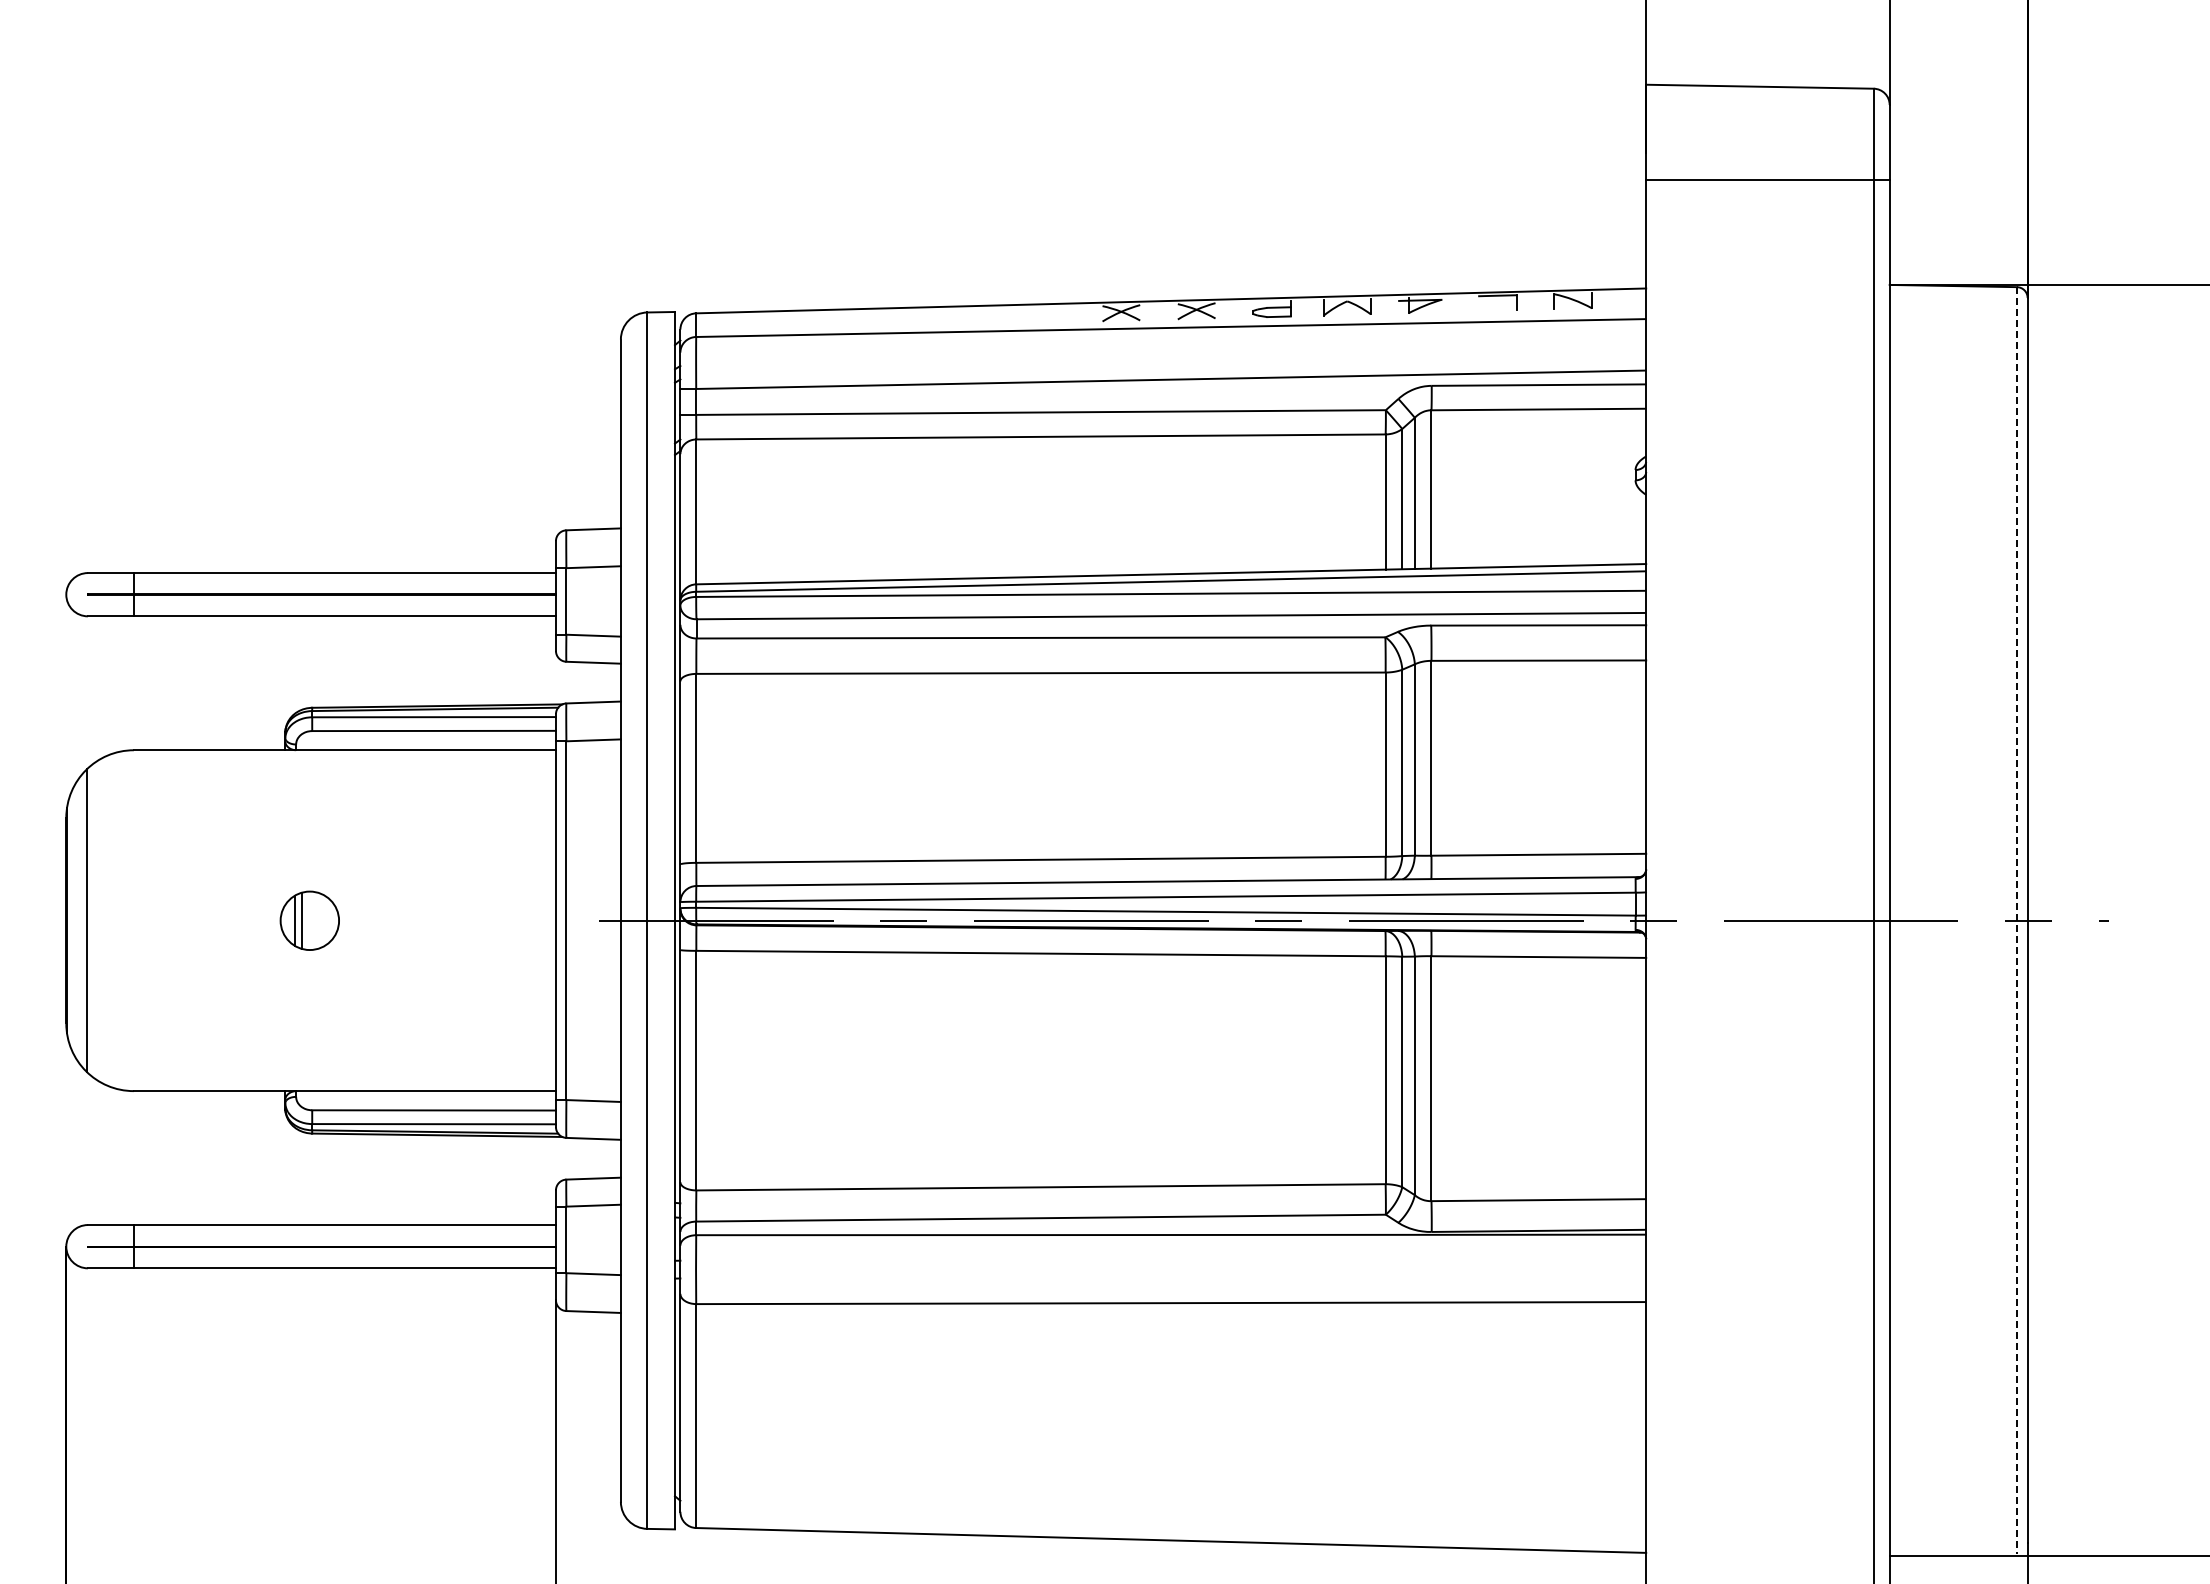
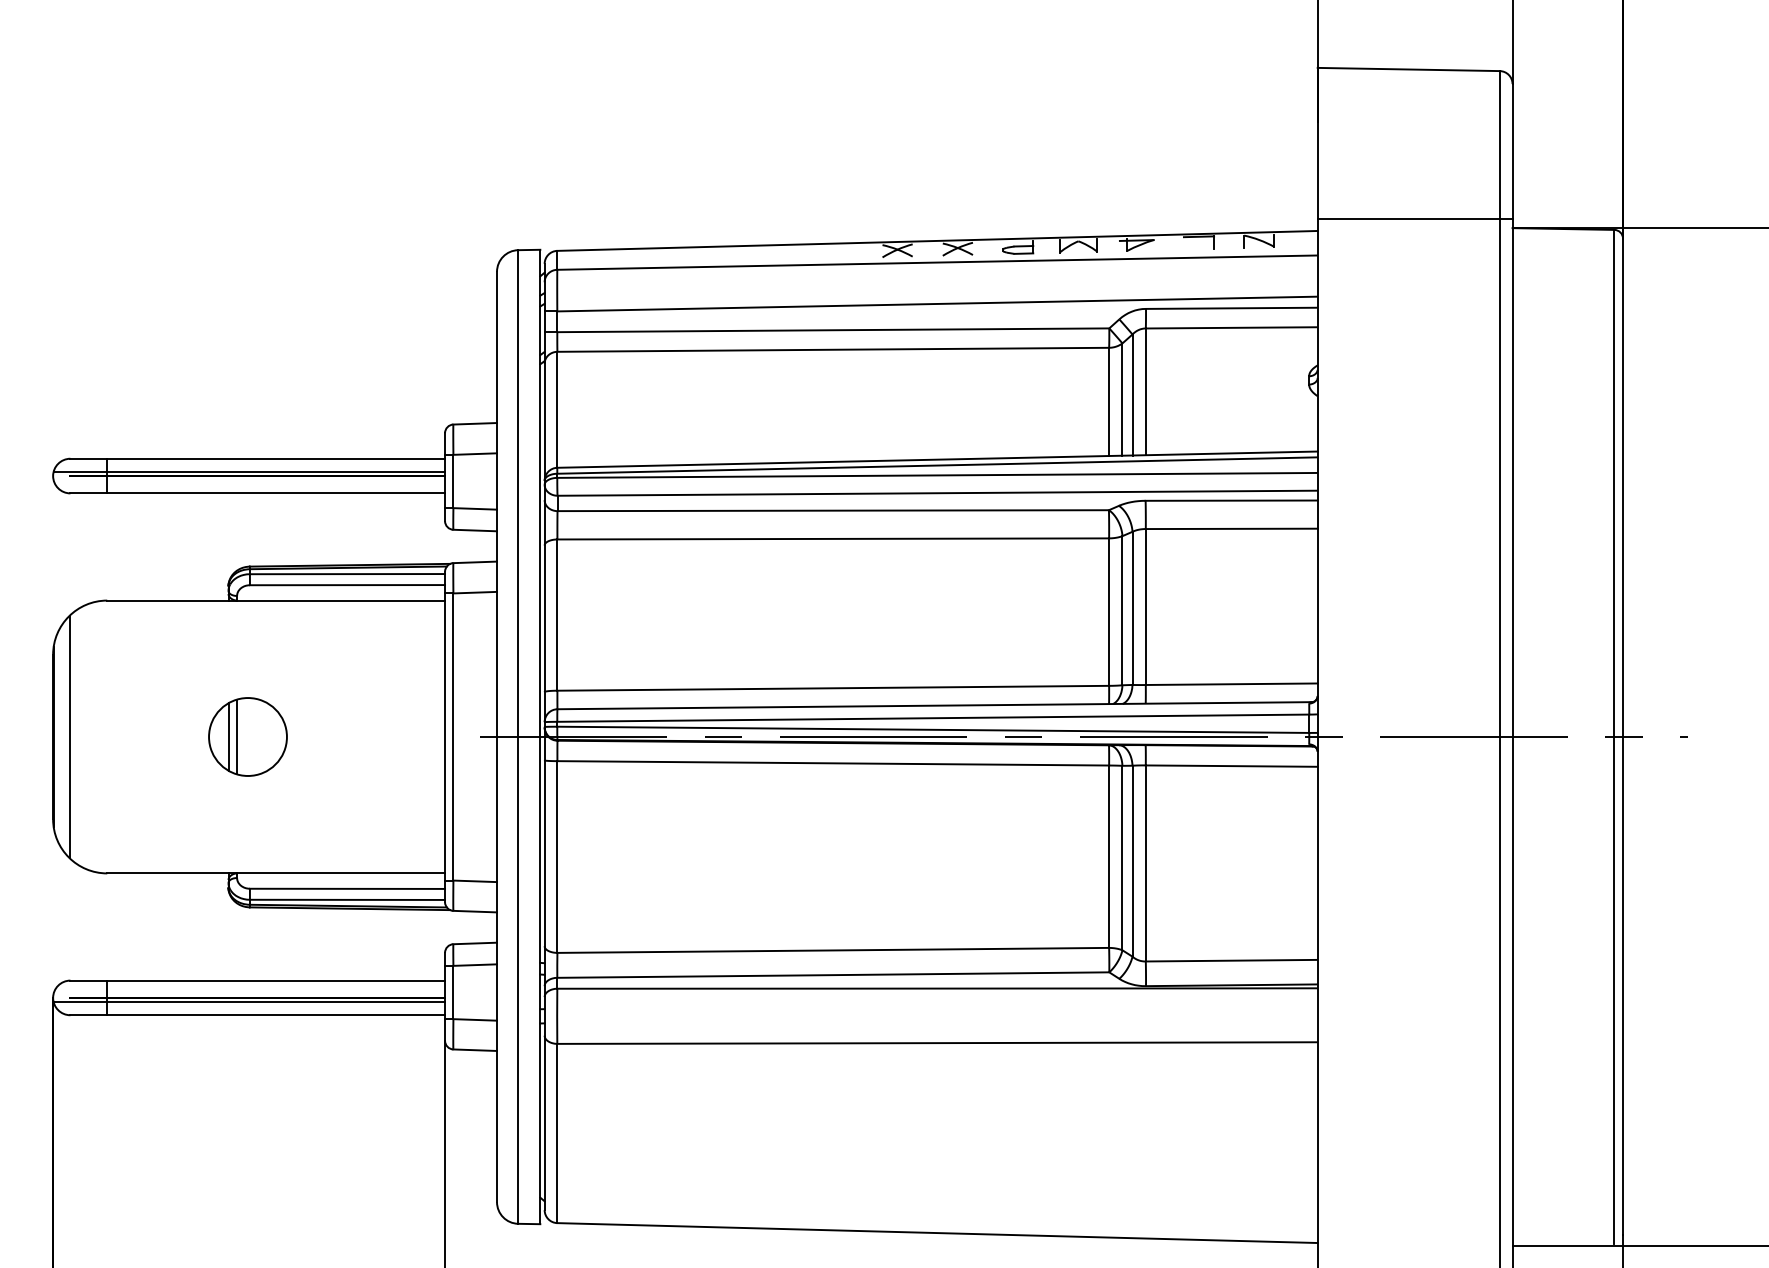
line: (1767, 180) -> (1414, 219), moved
line: (310, 589) -> (248, 471), added
part: (309, 920) -> (247, 736), size x1.67
line: (2017, 920) -> (1614, 736), dashed -> solid
line: (310, 1252) -> (248, 1002), added

